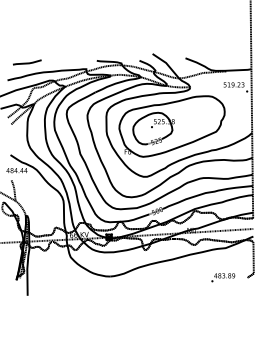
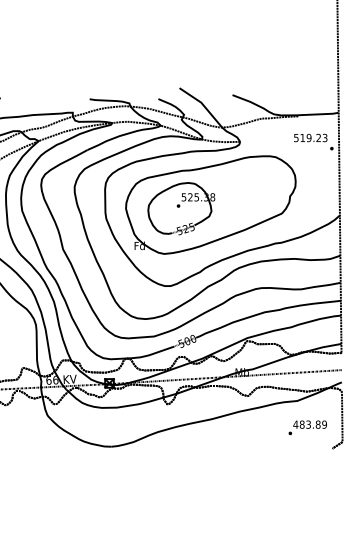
text: (223, 277) -> (308, 427), moved

